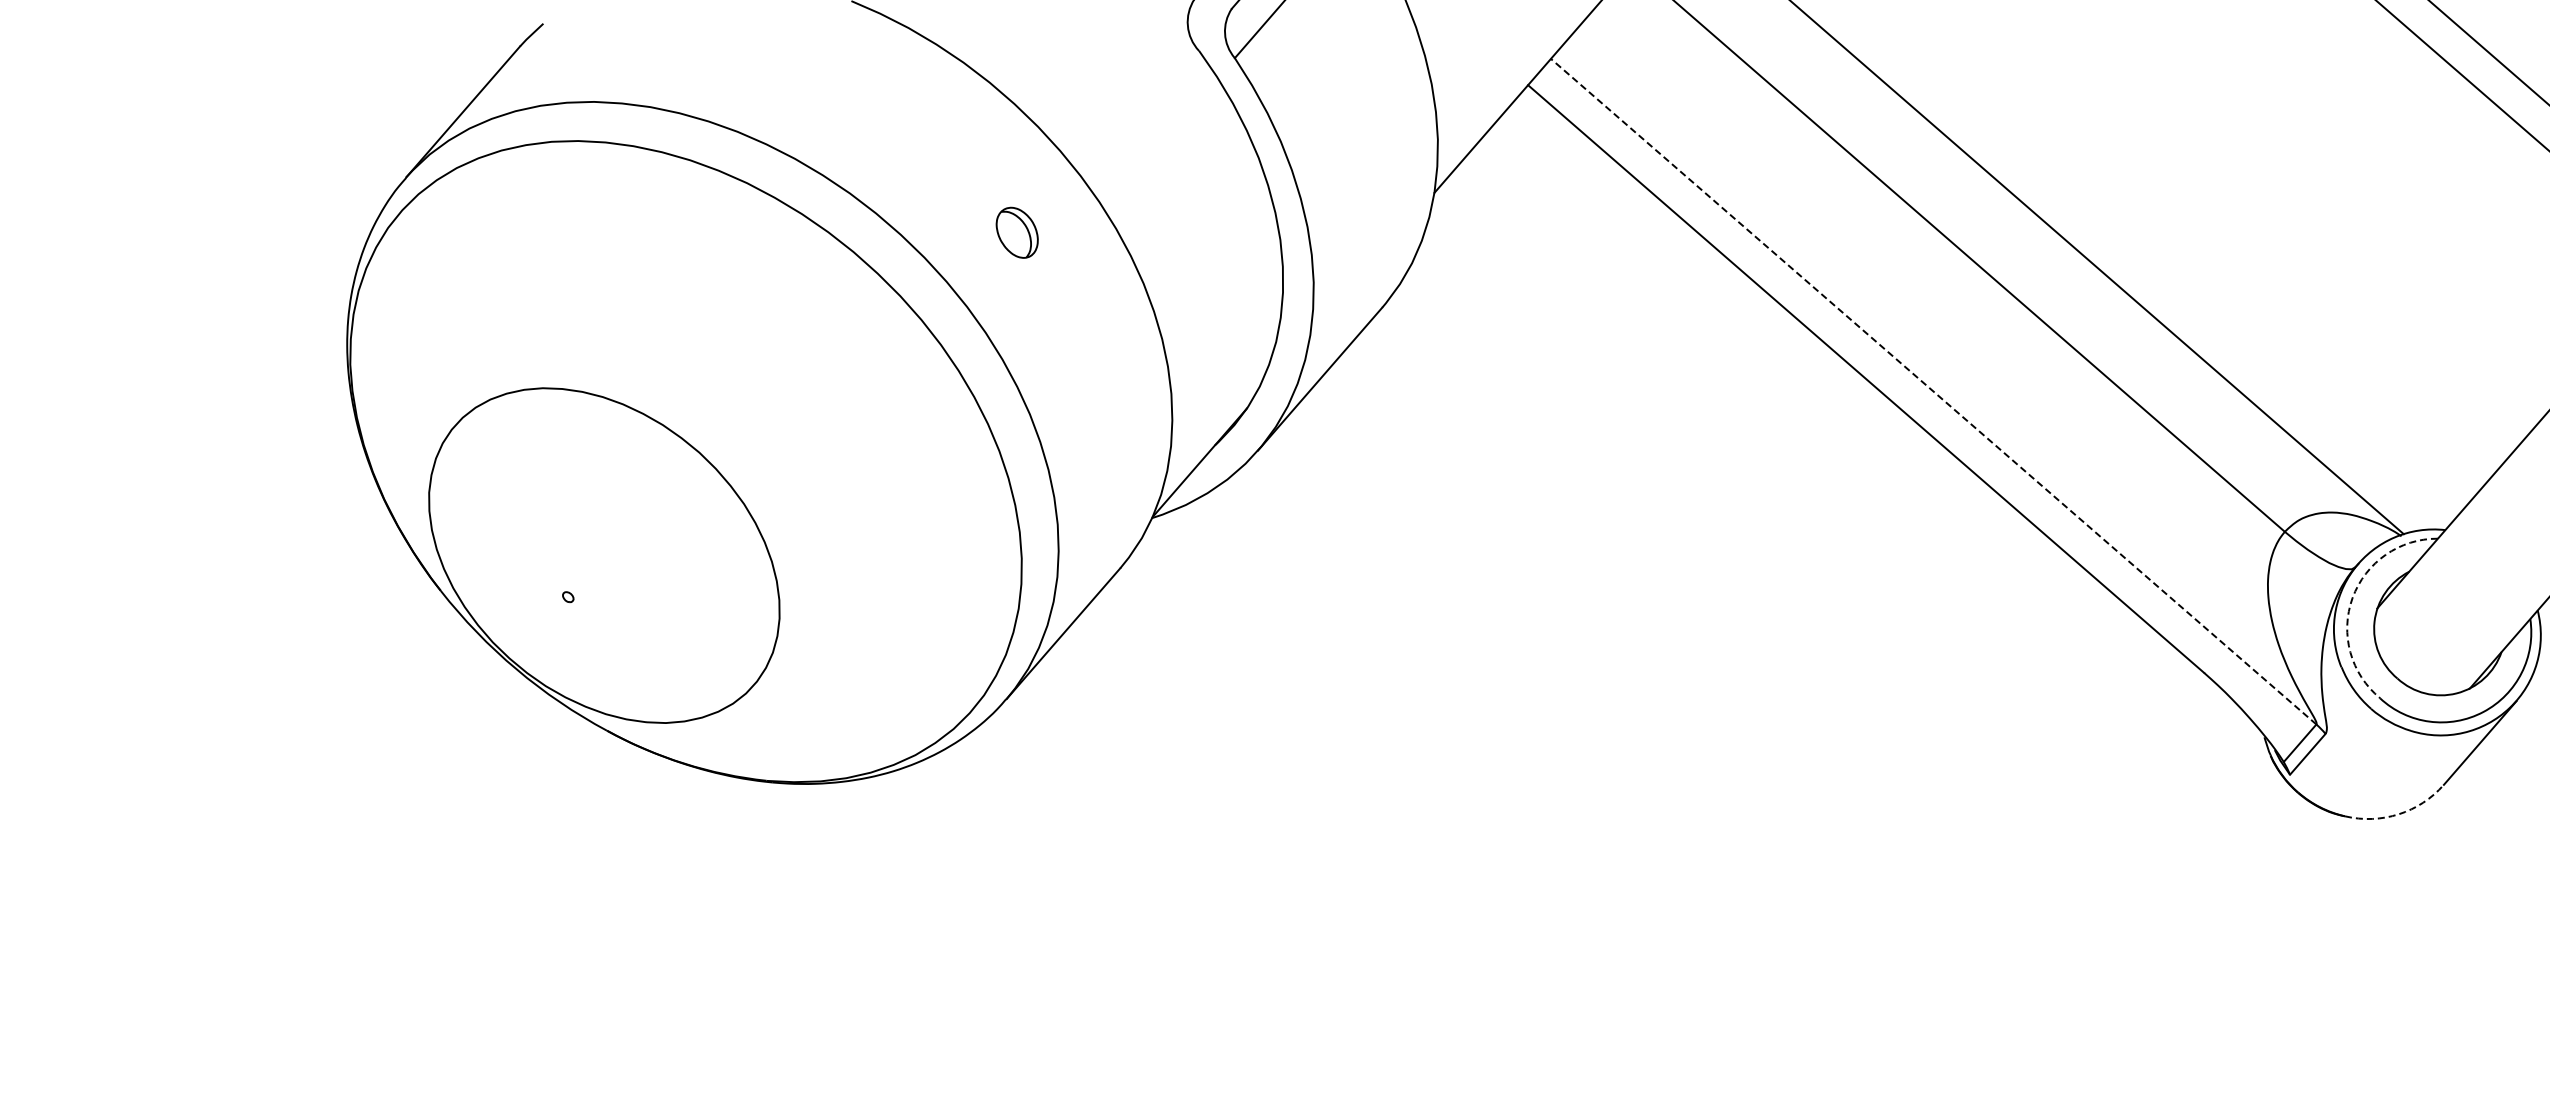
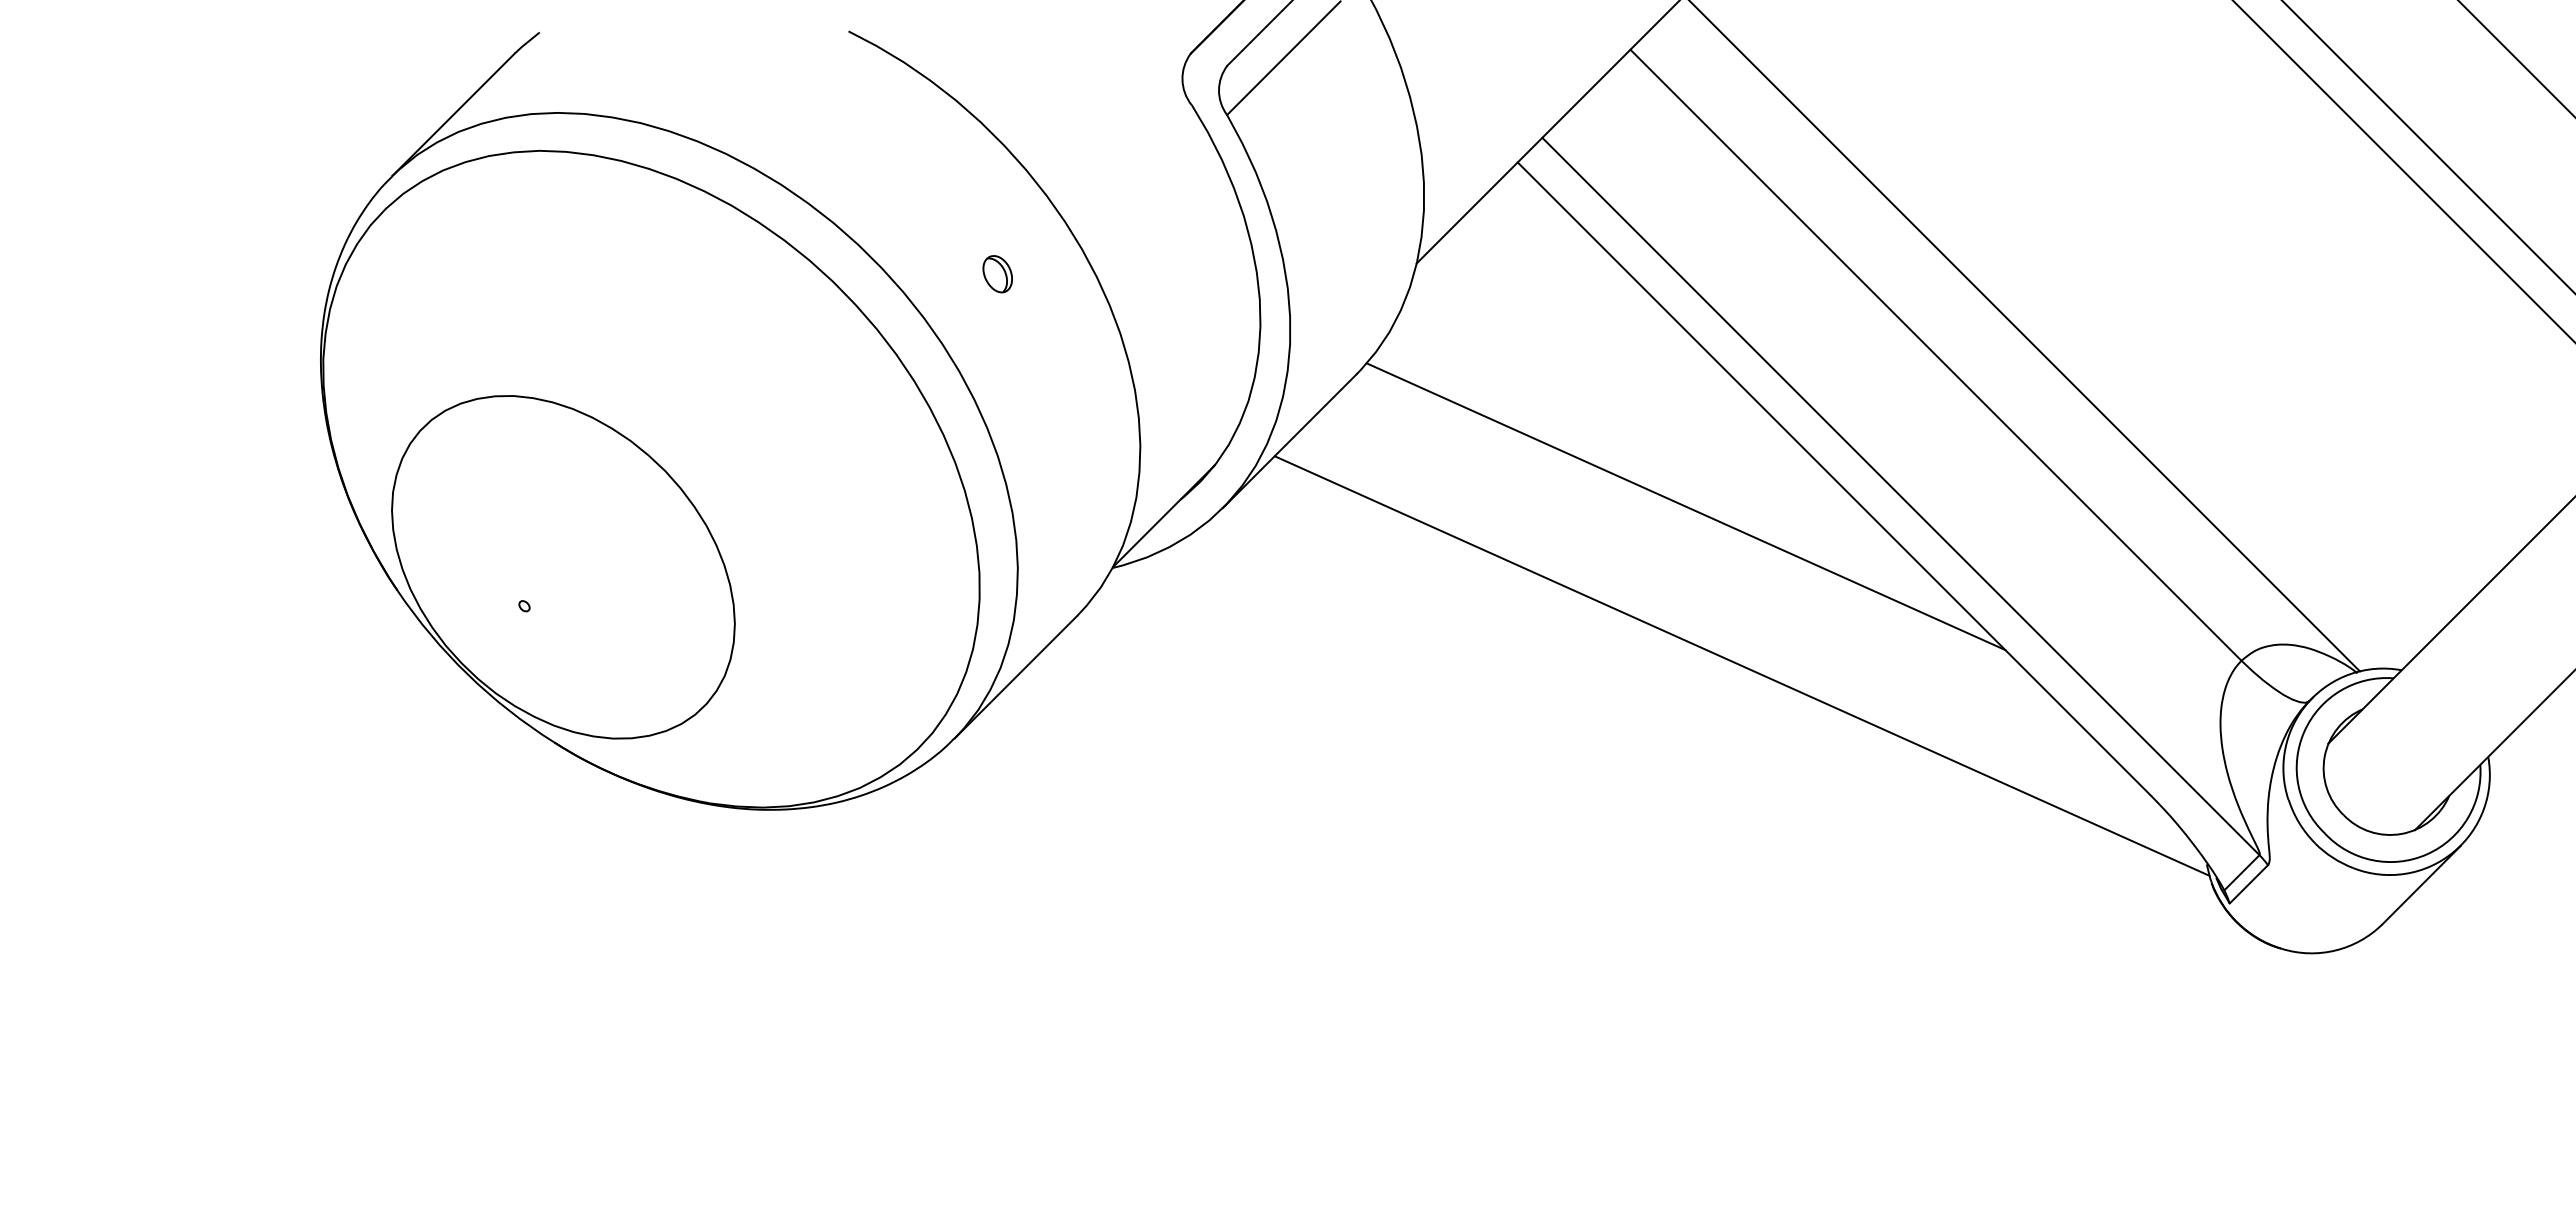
part: (1016, 233) -> (997, 274), size x0.71
line: (1933, 391) -> (1900, 496), dashed -> solid
line: (1719, 416) -> (1685, 506), added
line: (1786, 571) -> (1741, 665), added
arc: (2352, 597) -> (2304, 731), dashed -> solid
arc: (2398, 814) -> (2335, 950), dashed -> solid

